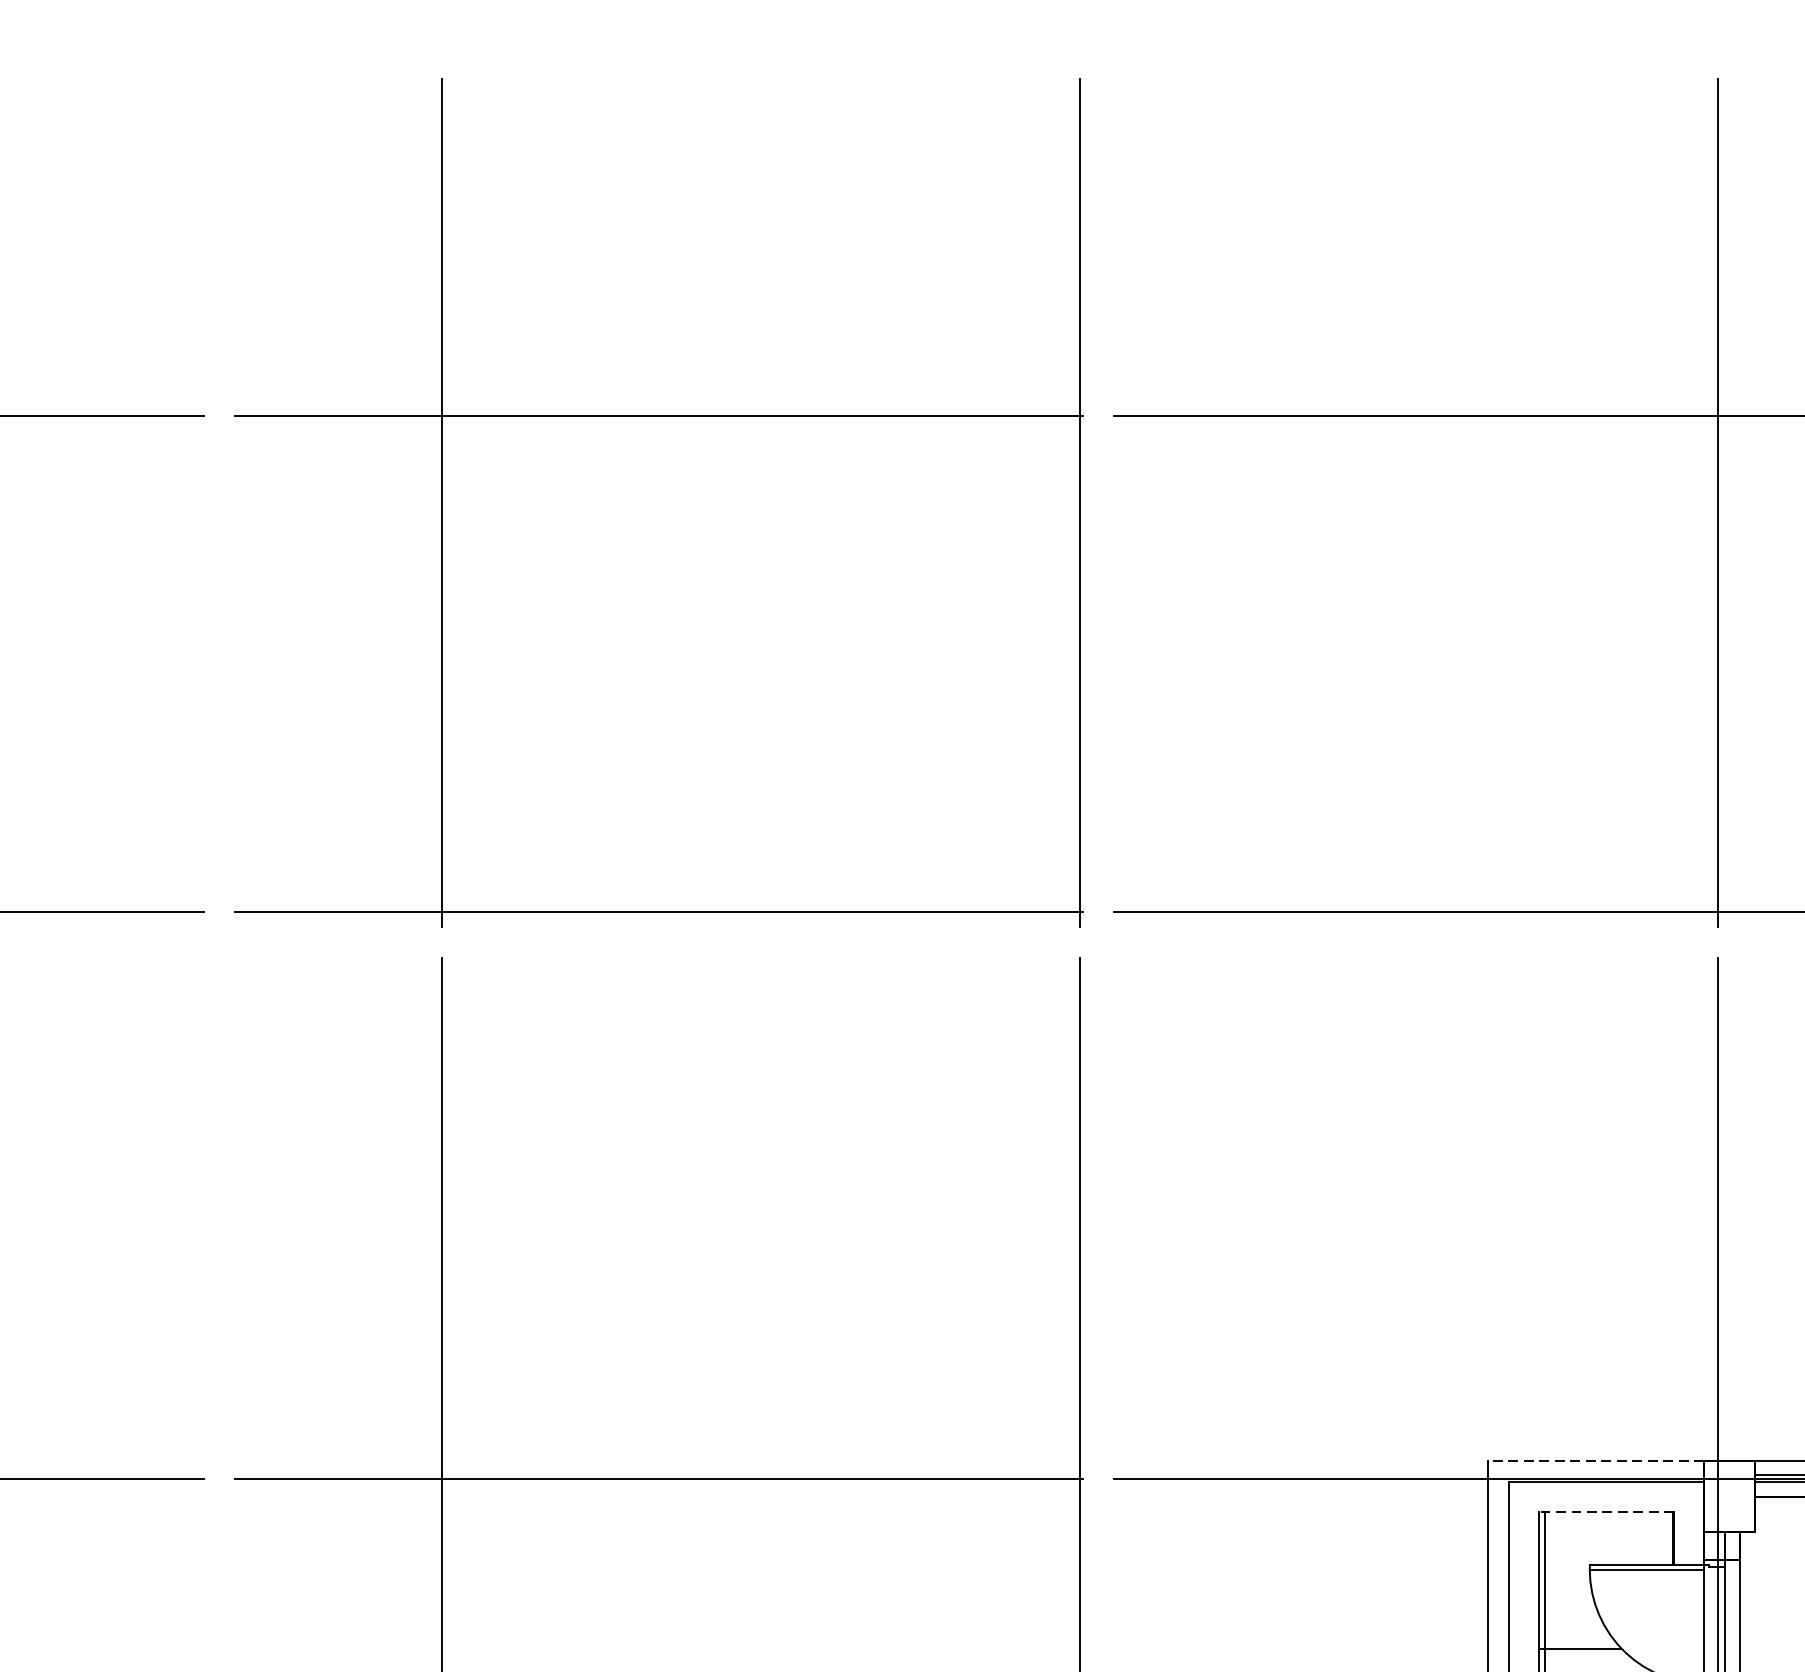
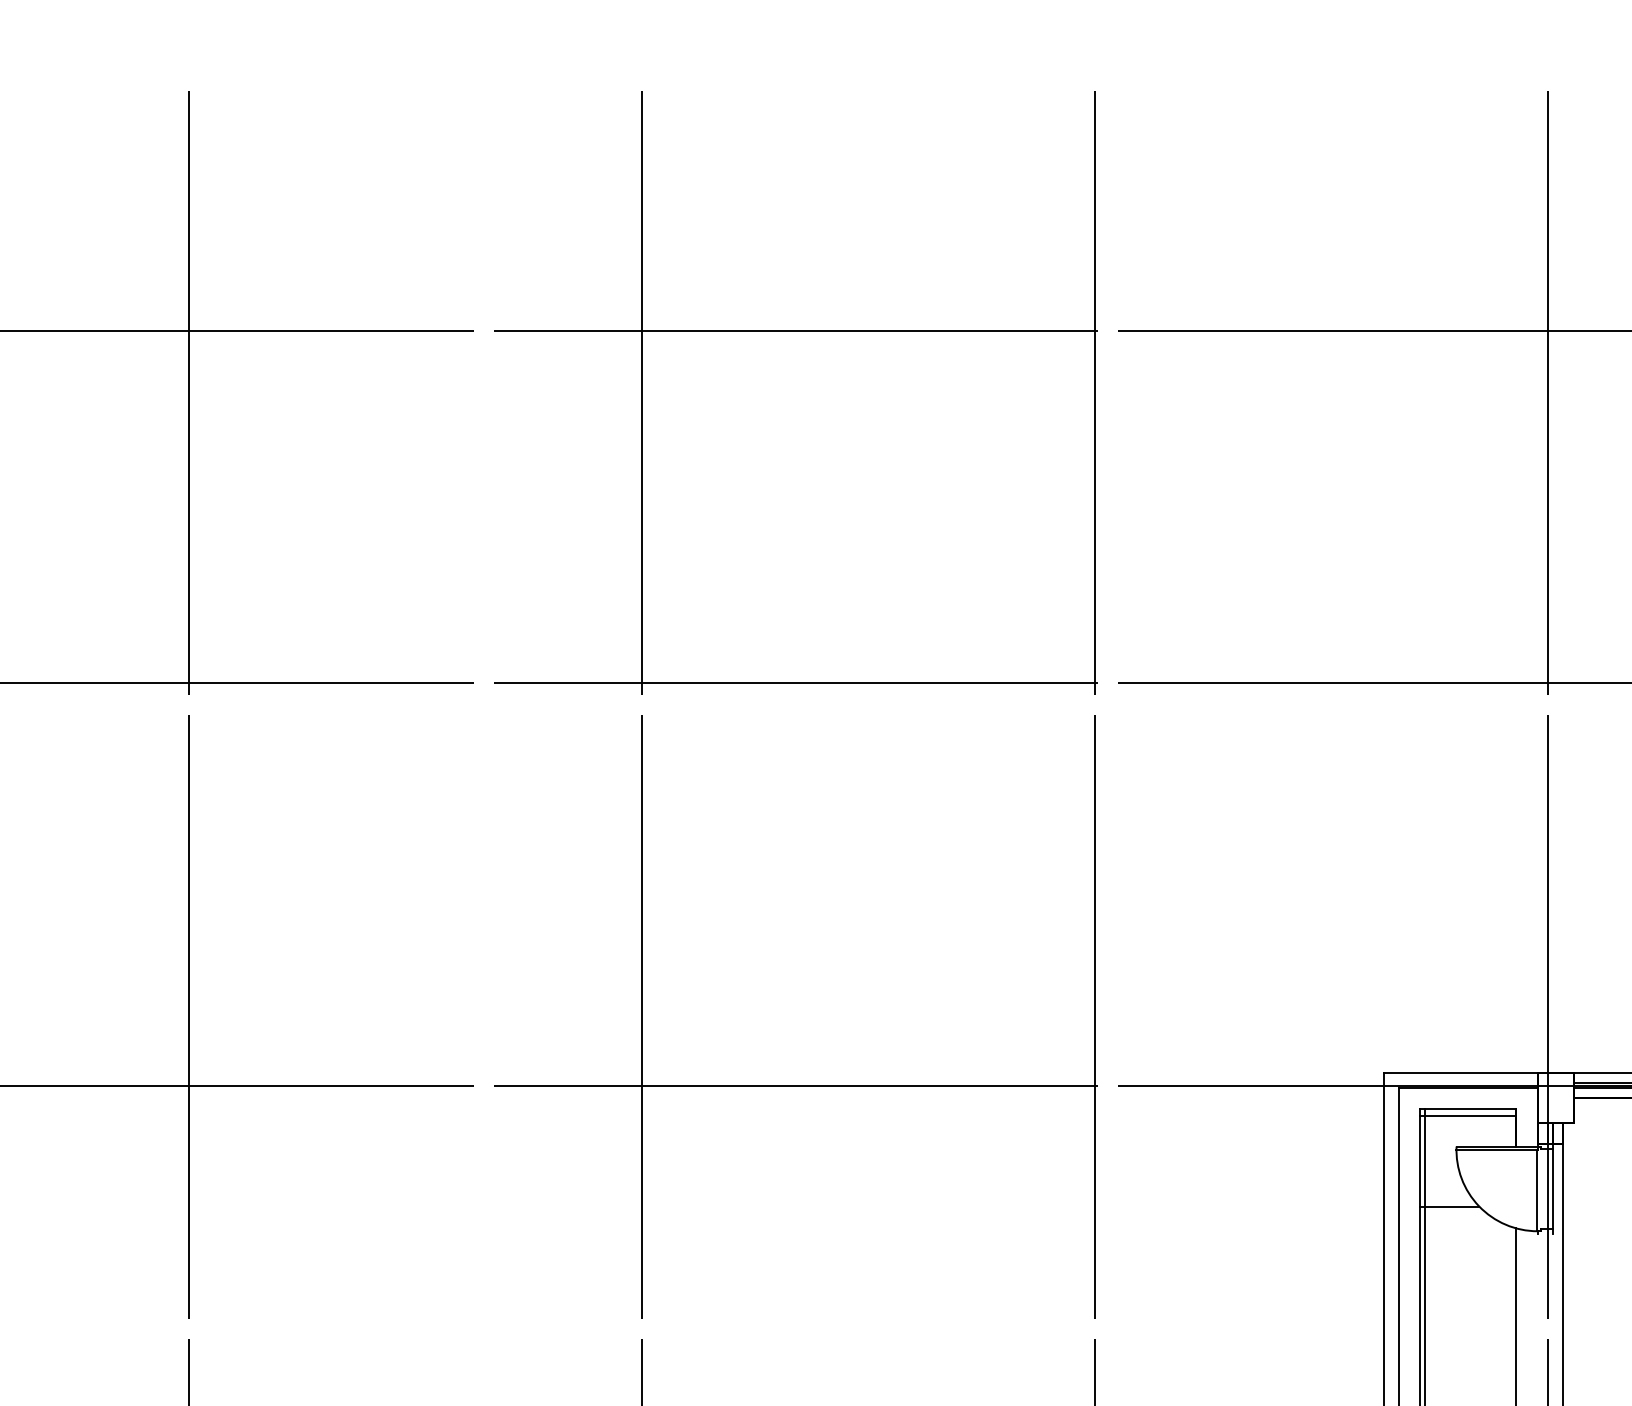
line: (1595, 1461) -> (1460, 1073), dashed -> solid
line: (1605, 1512) -> (1467, 1109), dashed -> solid
line: (1606, 1522) -> (1468, 1116), added

